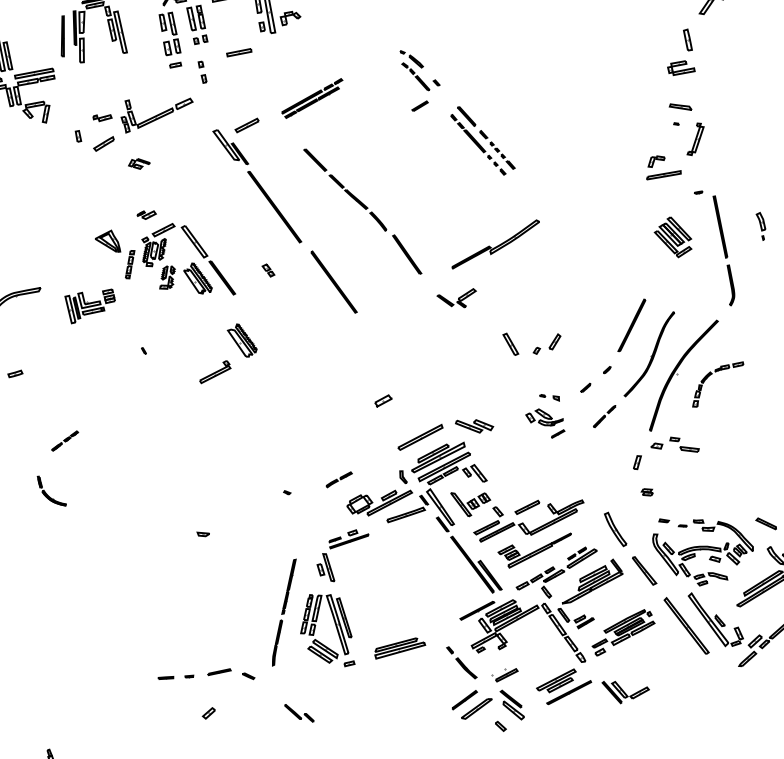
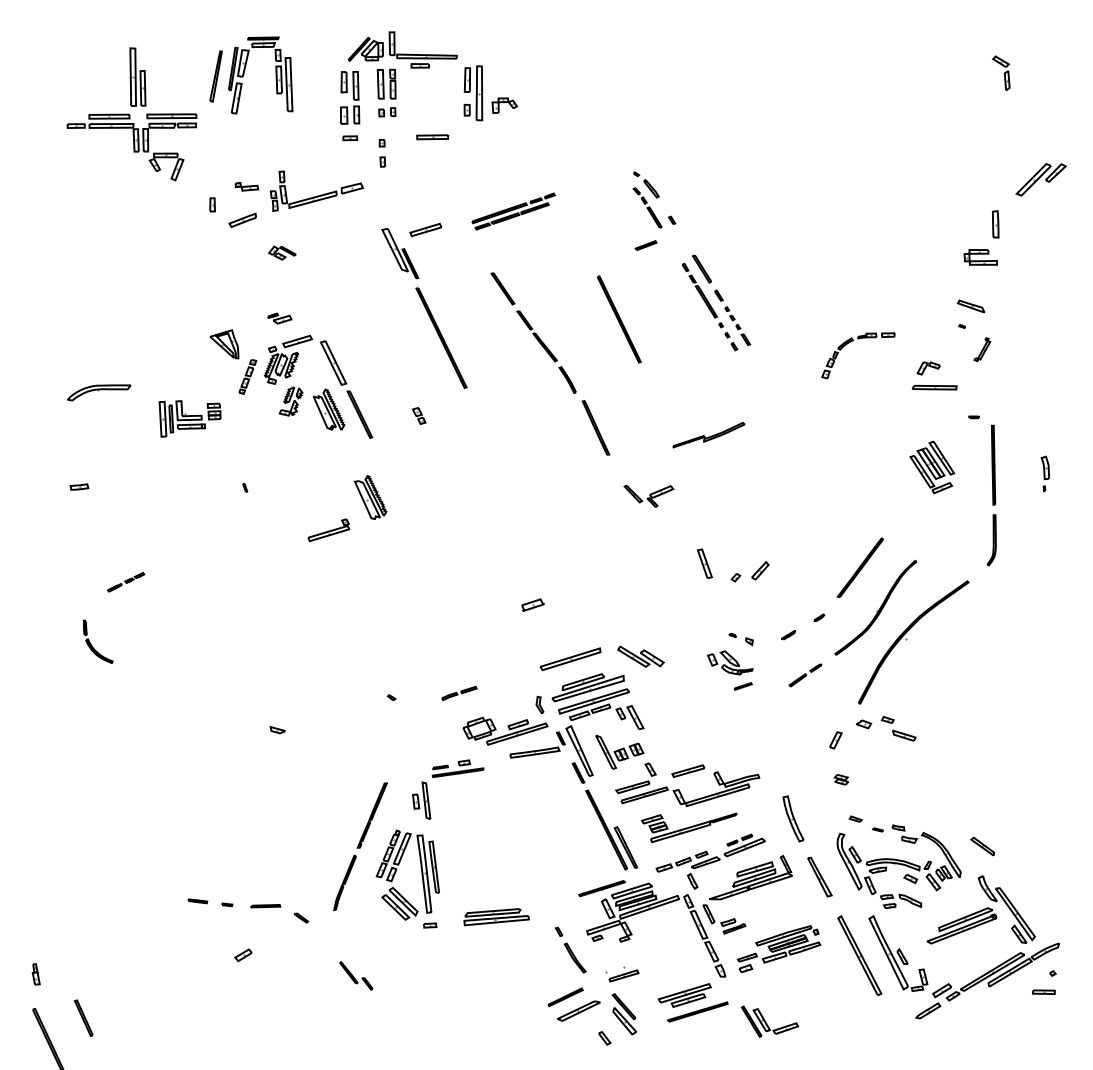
part: (695, 138) -> (982, 349), size x0.6
part: (495, 243) -> (708, 434), size x0.6
part: (334, 282) -> (619, 319), moved
part: (712, 374) -> (853, 341), moved

